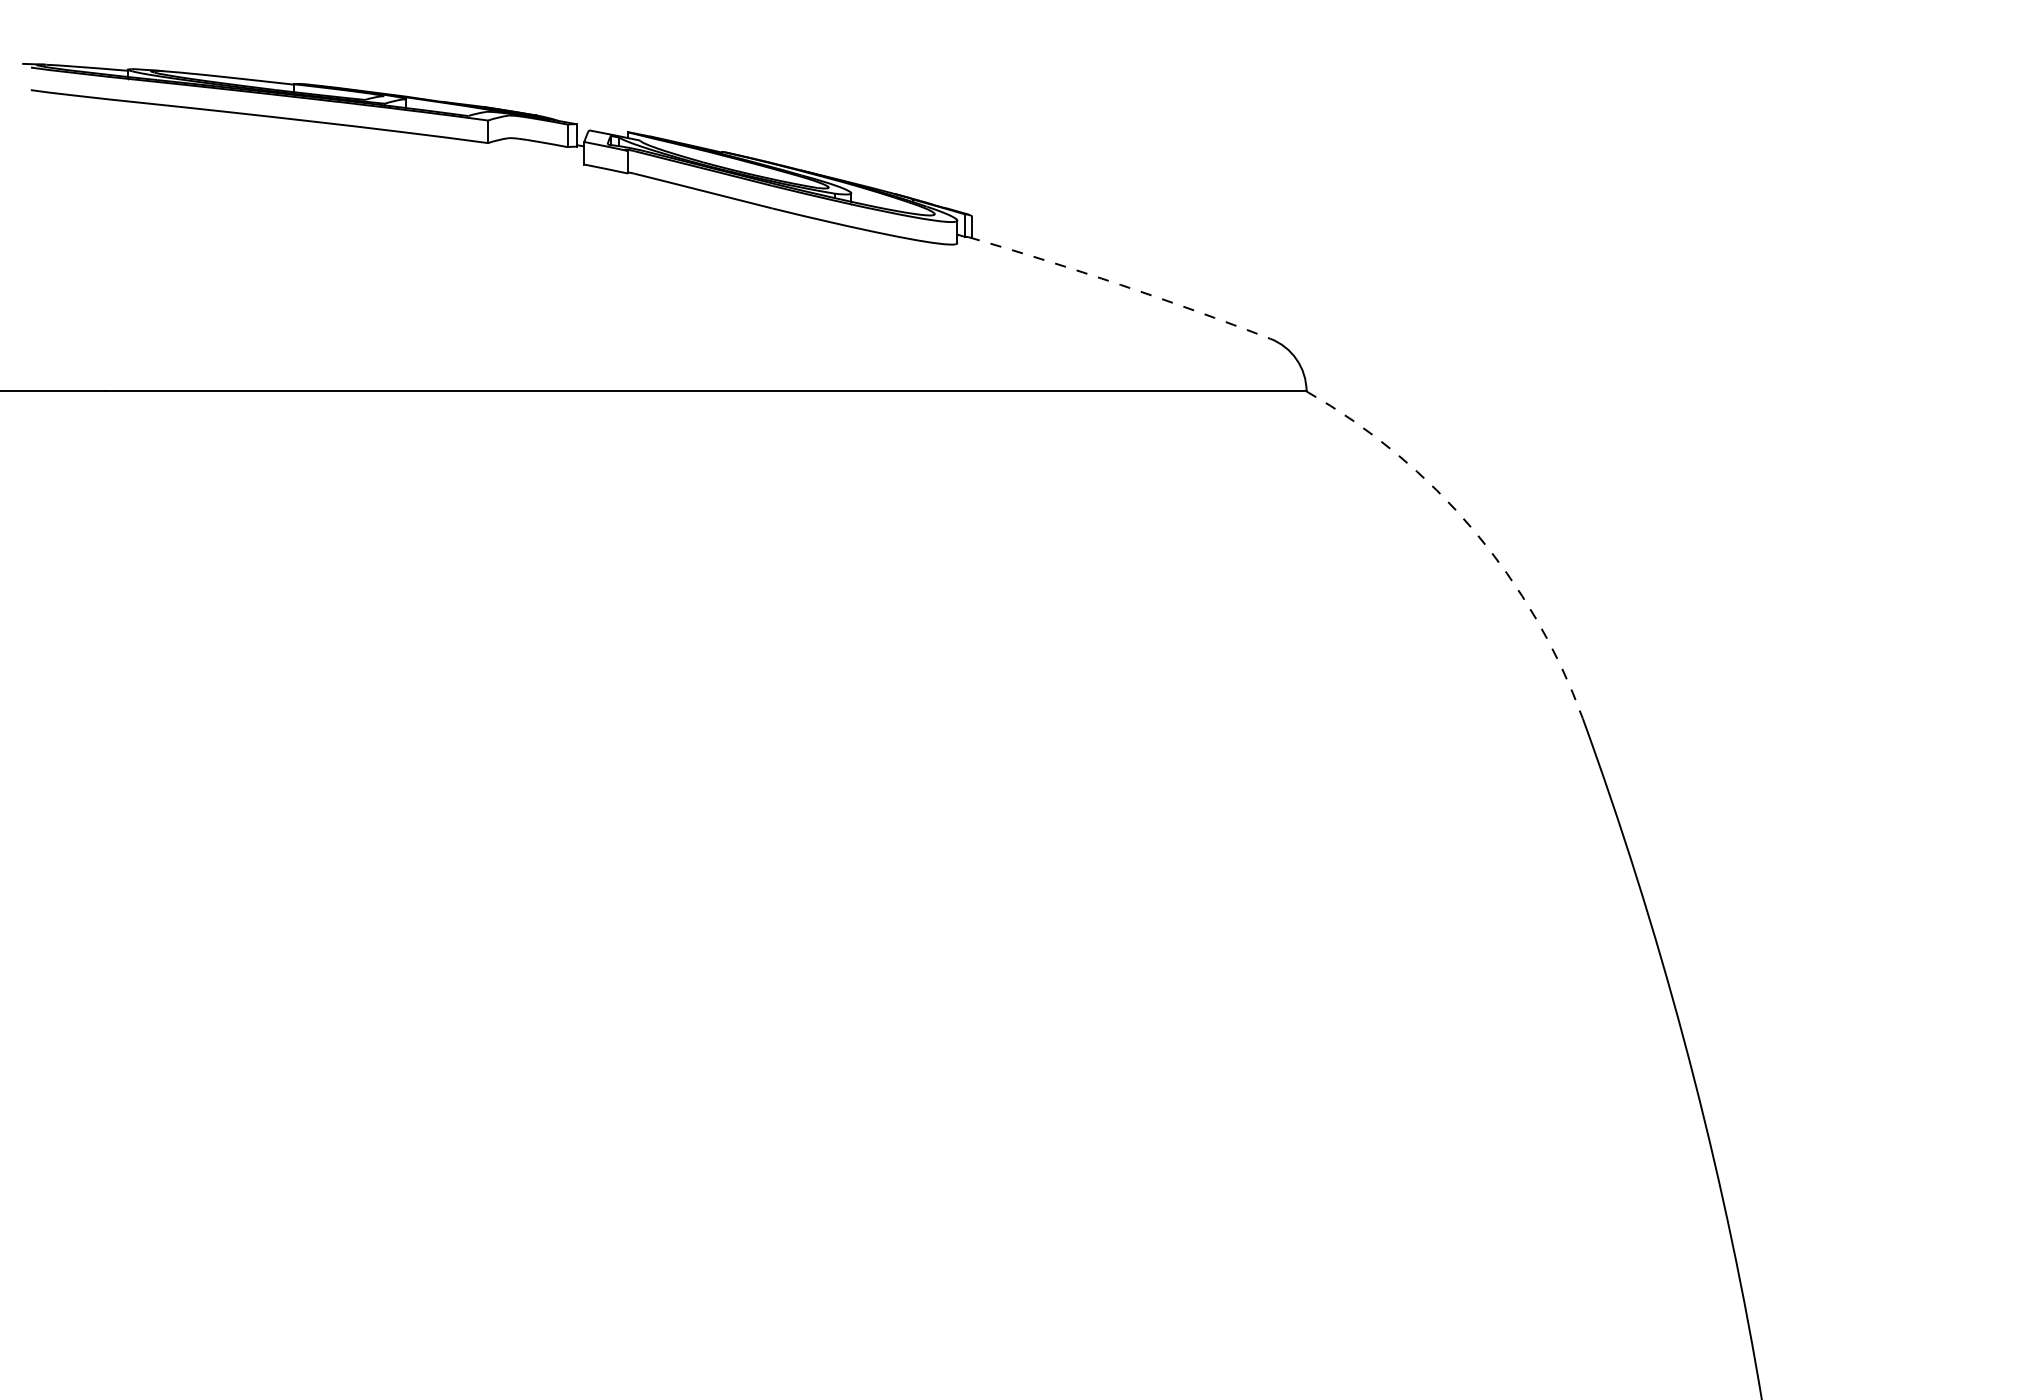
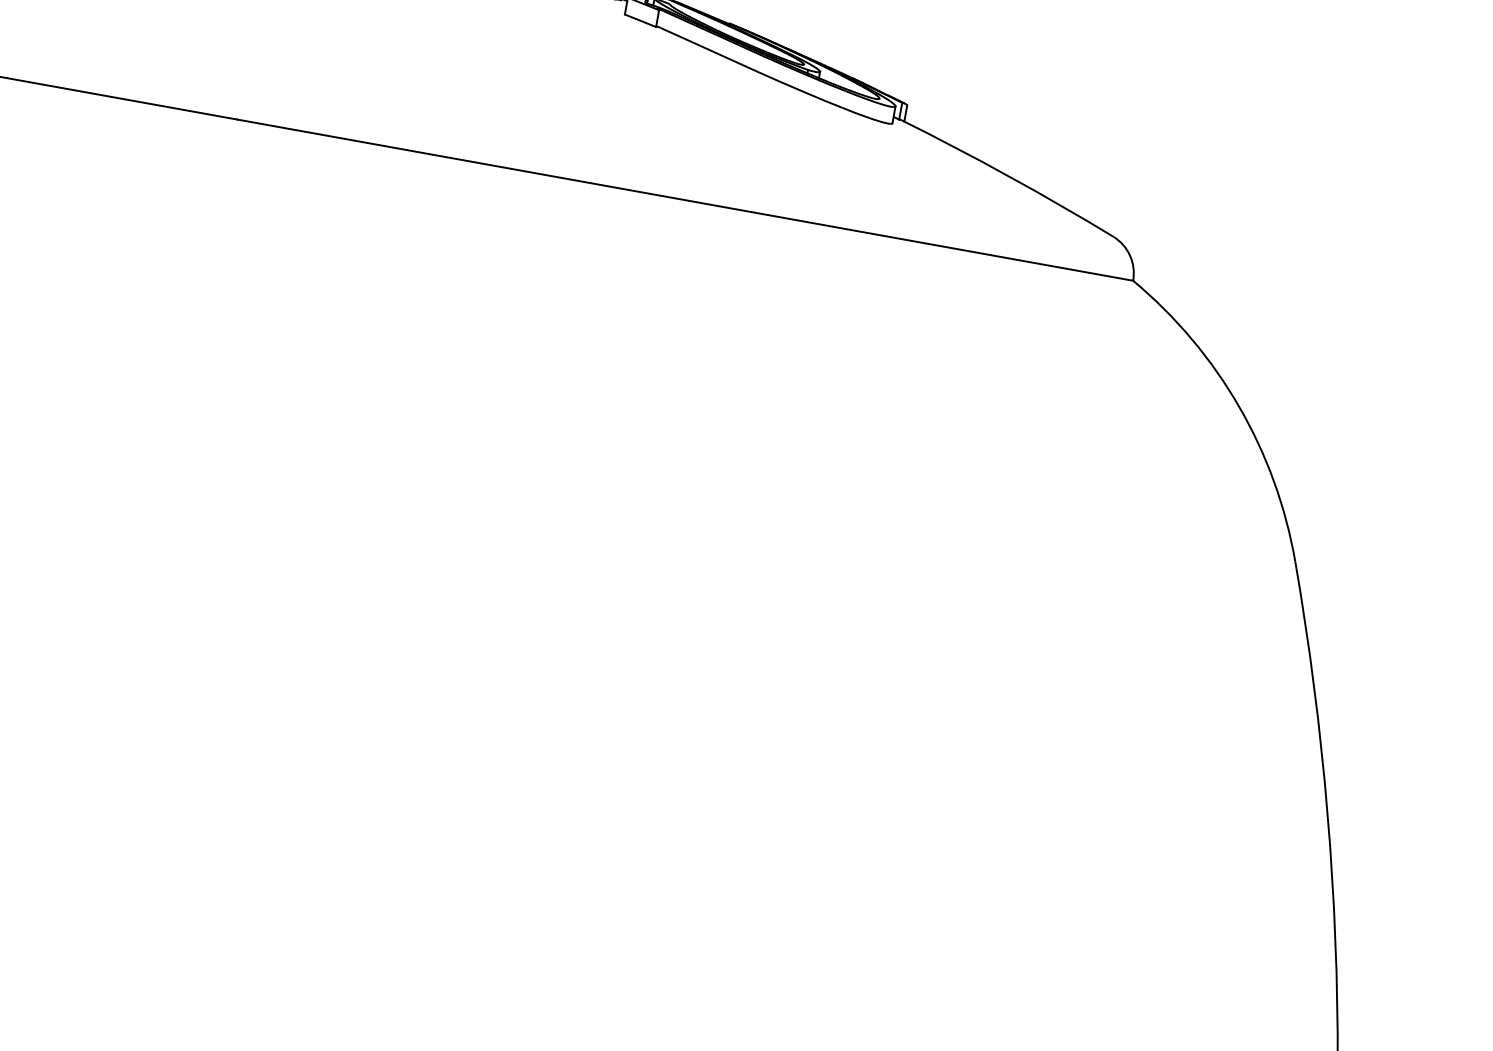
arc: (1120, 284) -> (1008, 175), dashed -> solid
arc: (1473, 530) -> (1239, 406), dashed -> solid

